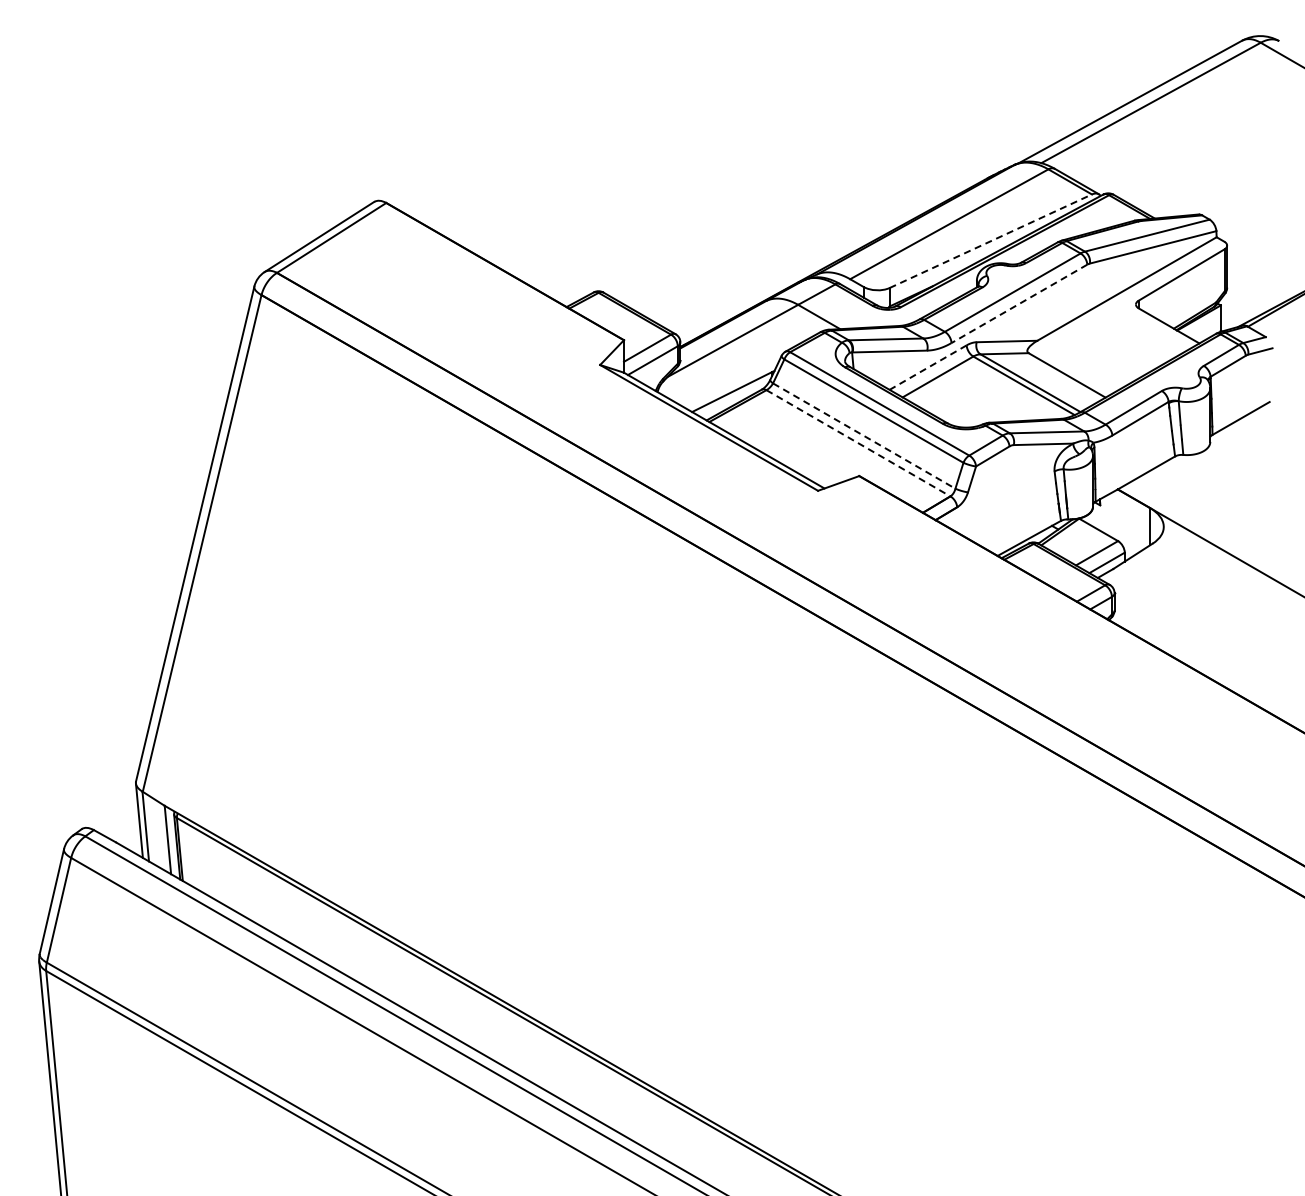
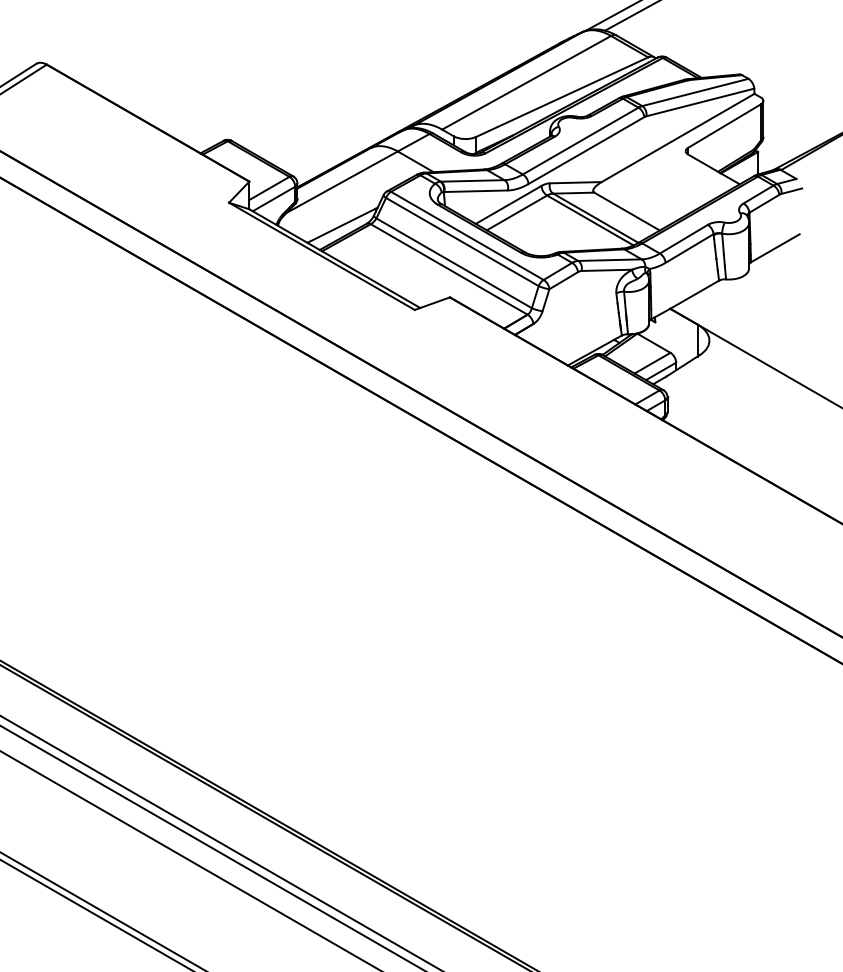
line: (991, 241) -> (562, 97), dashed -> solid
line: (1019, 304) -> (586, 151), dashed -> solid
line: (927, 367) -> (508, 204), dashed -> solid
line: (864, 436) -> (454, 263), dashed -> solid
line: (858, 443) -> (449, 269), dashed -> solid

